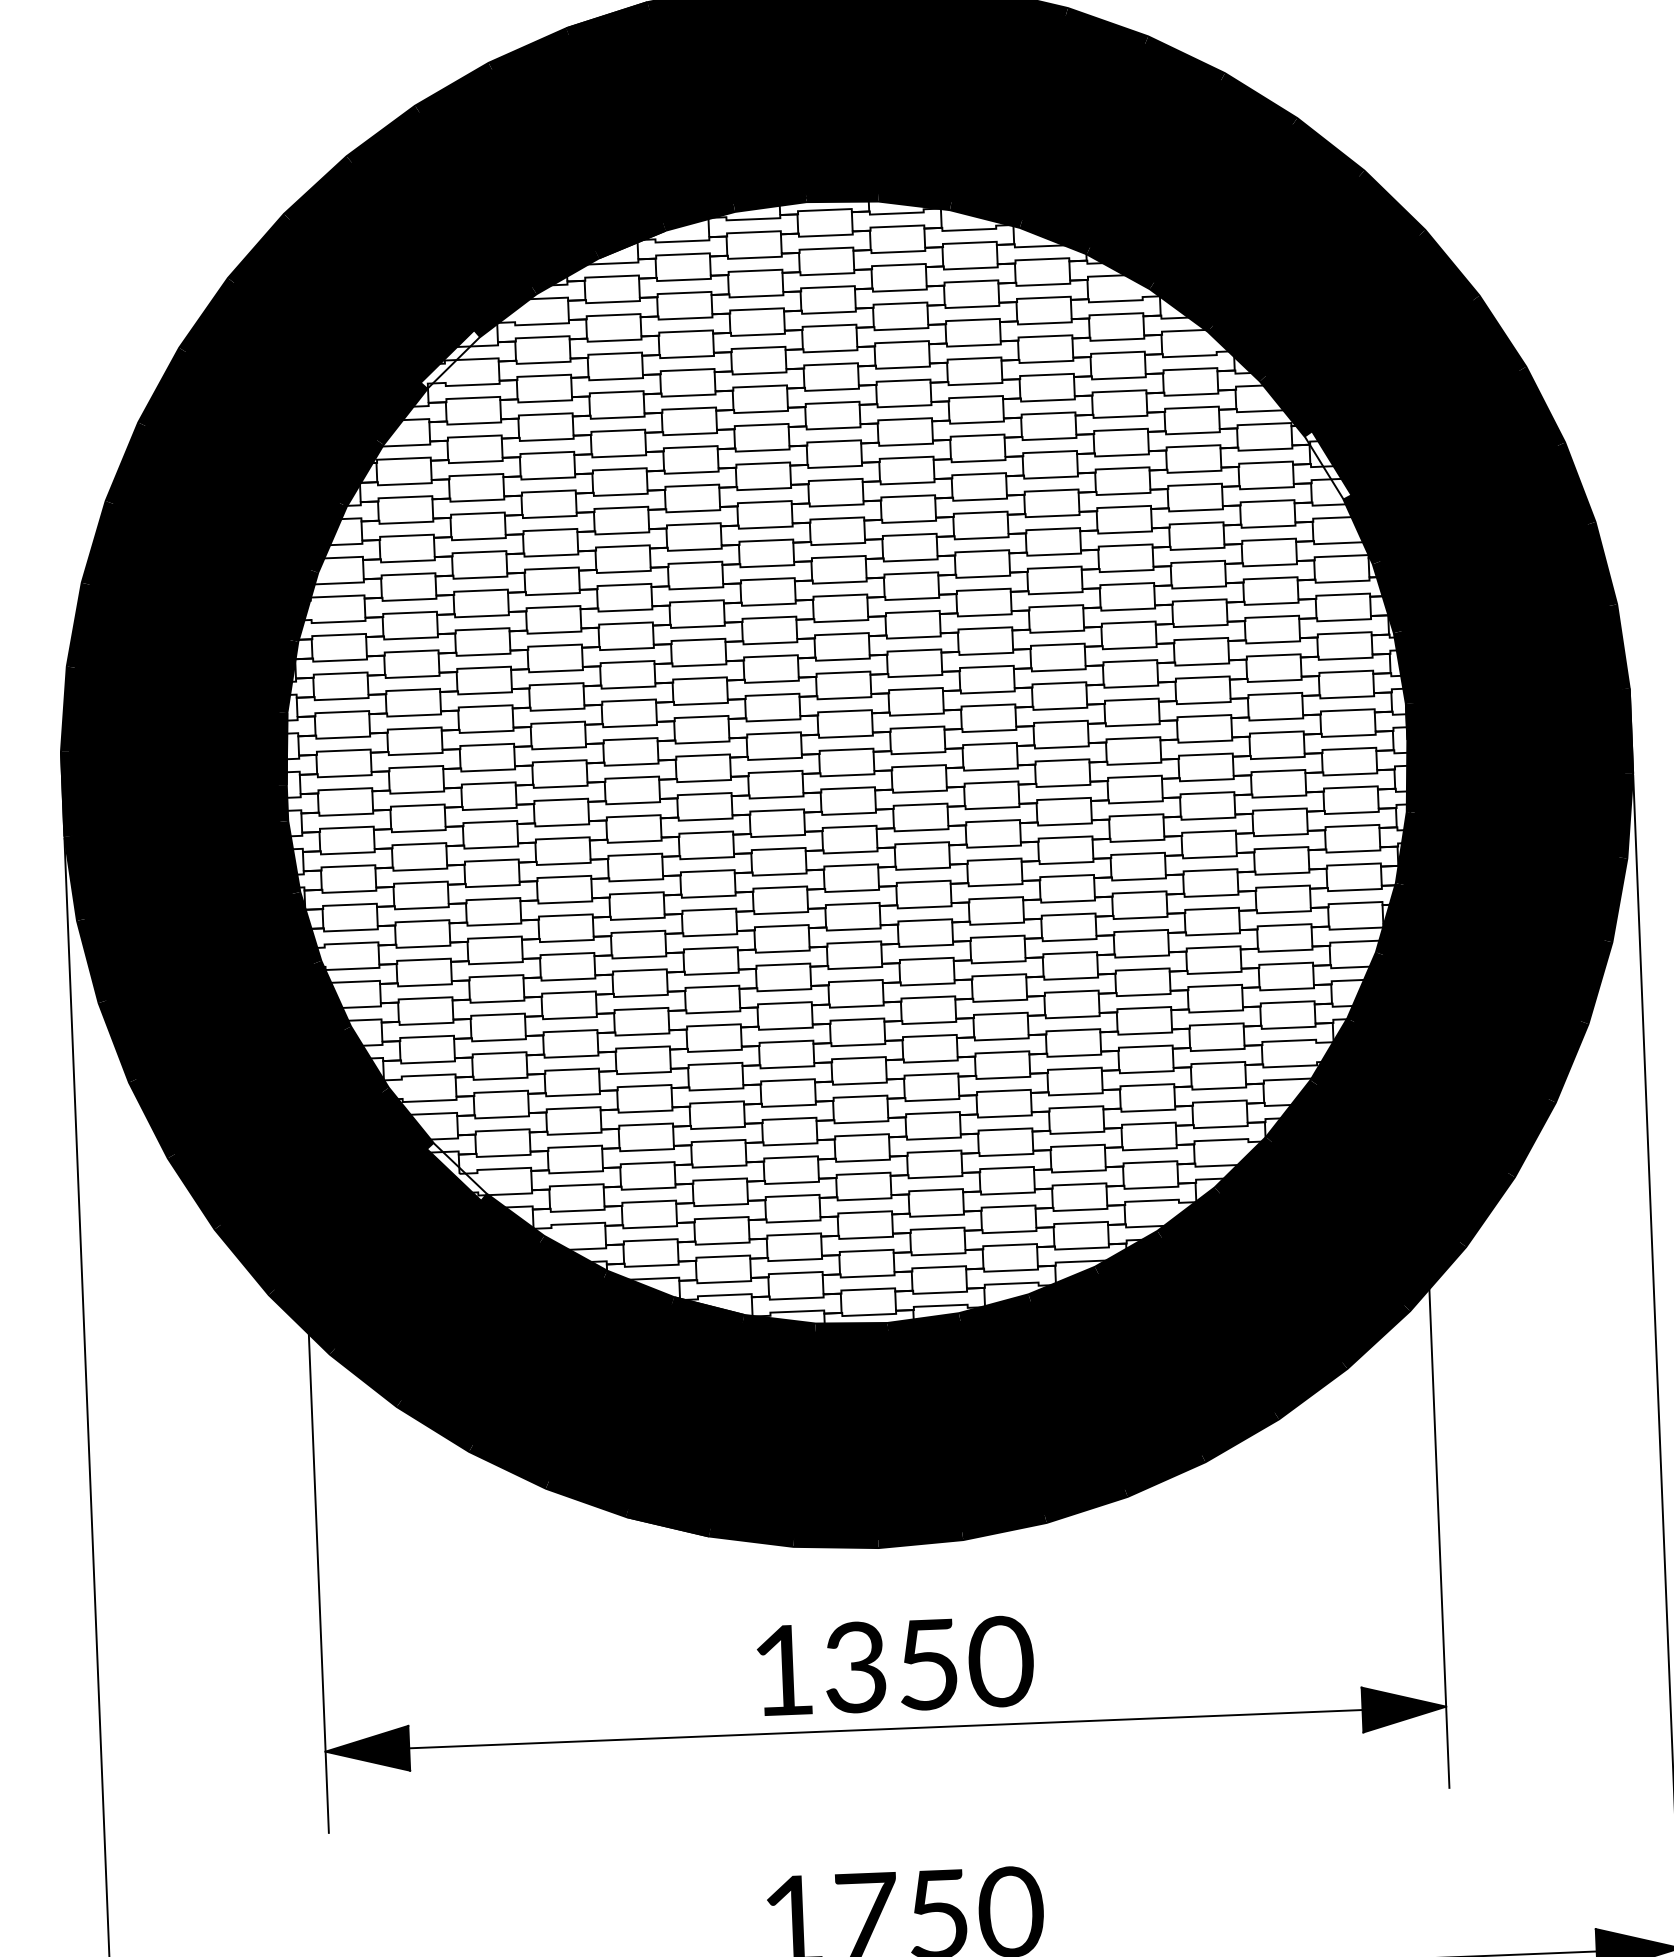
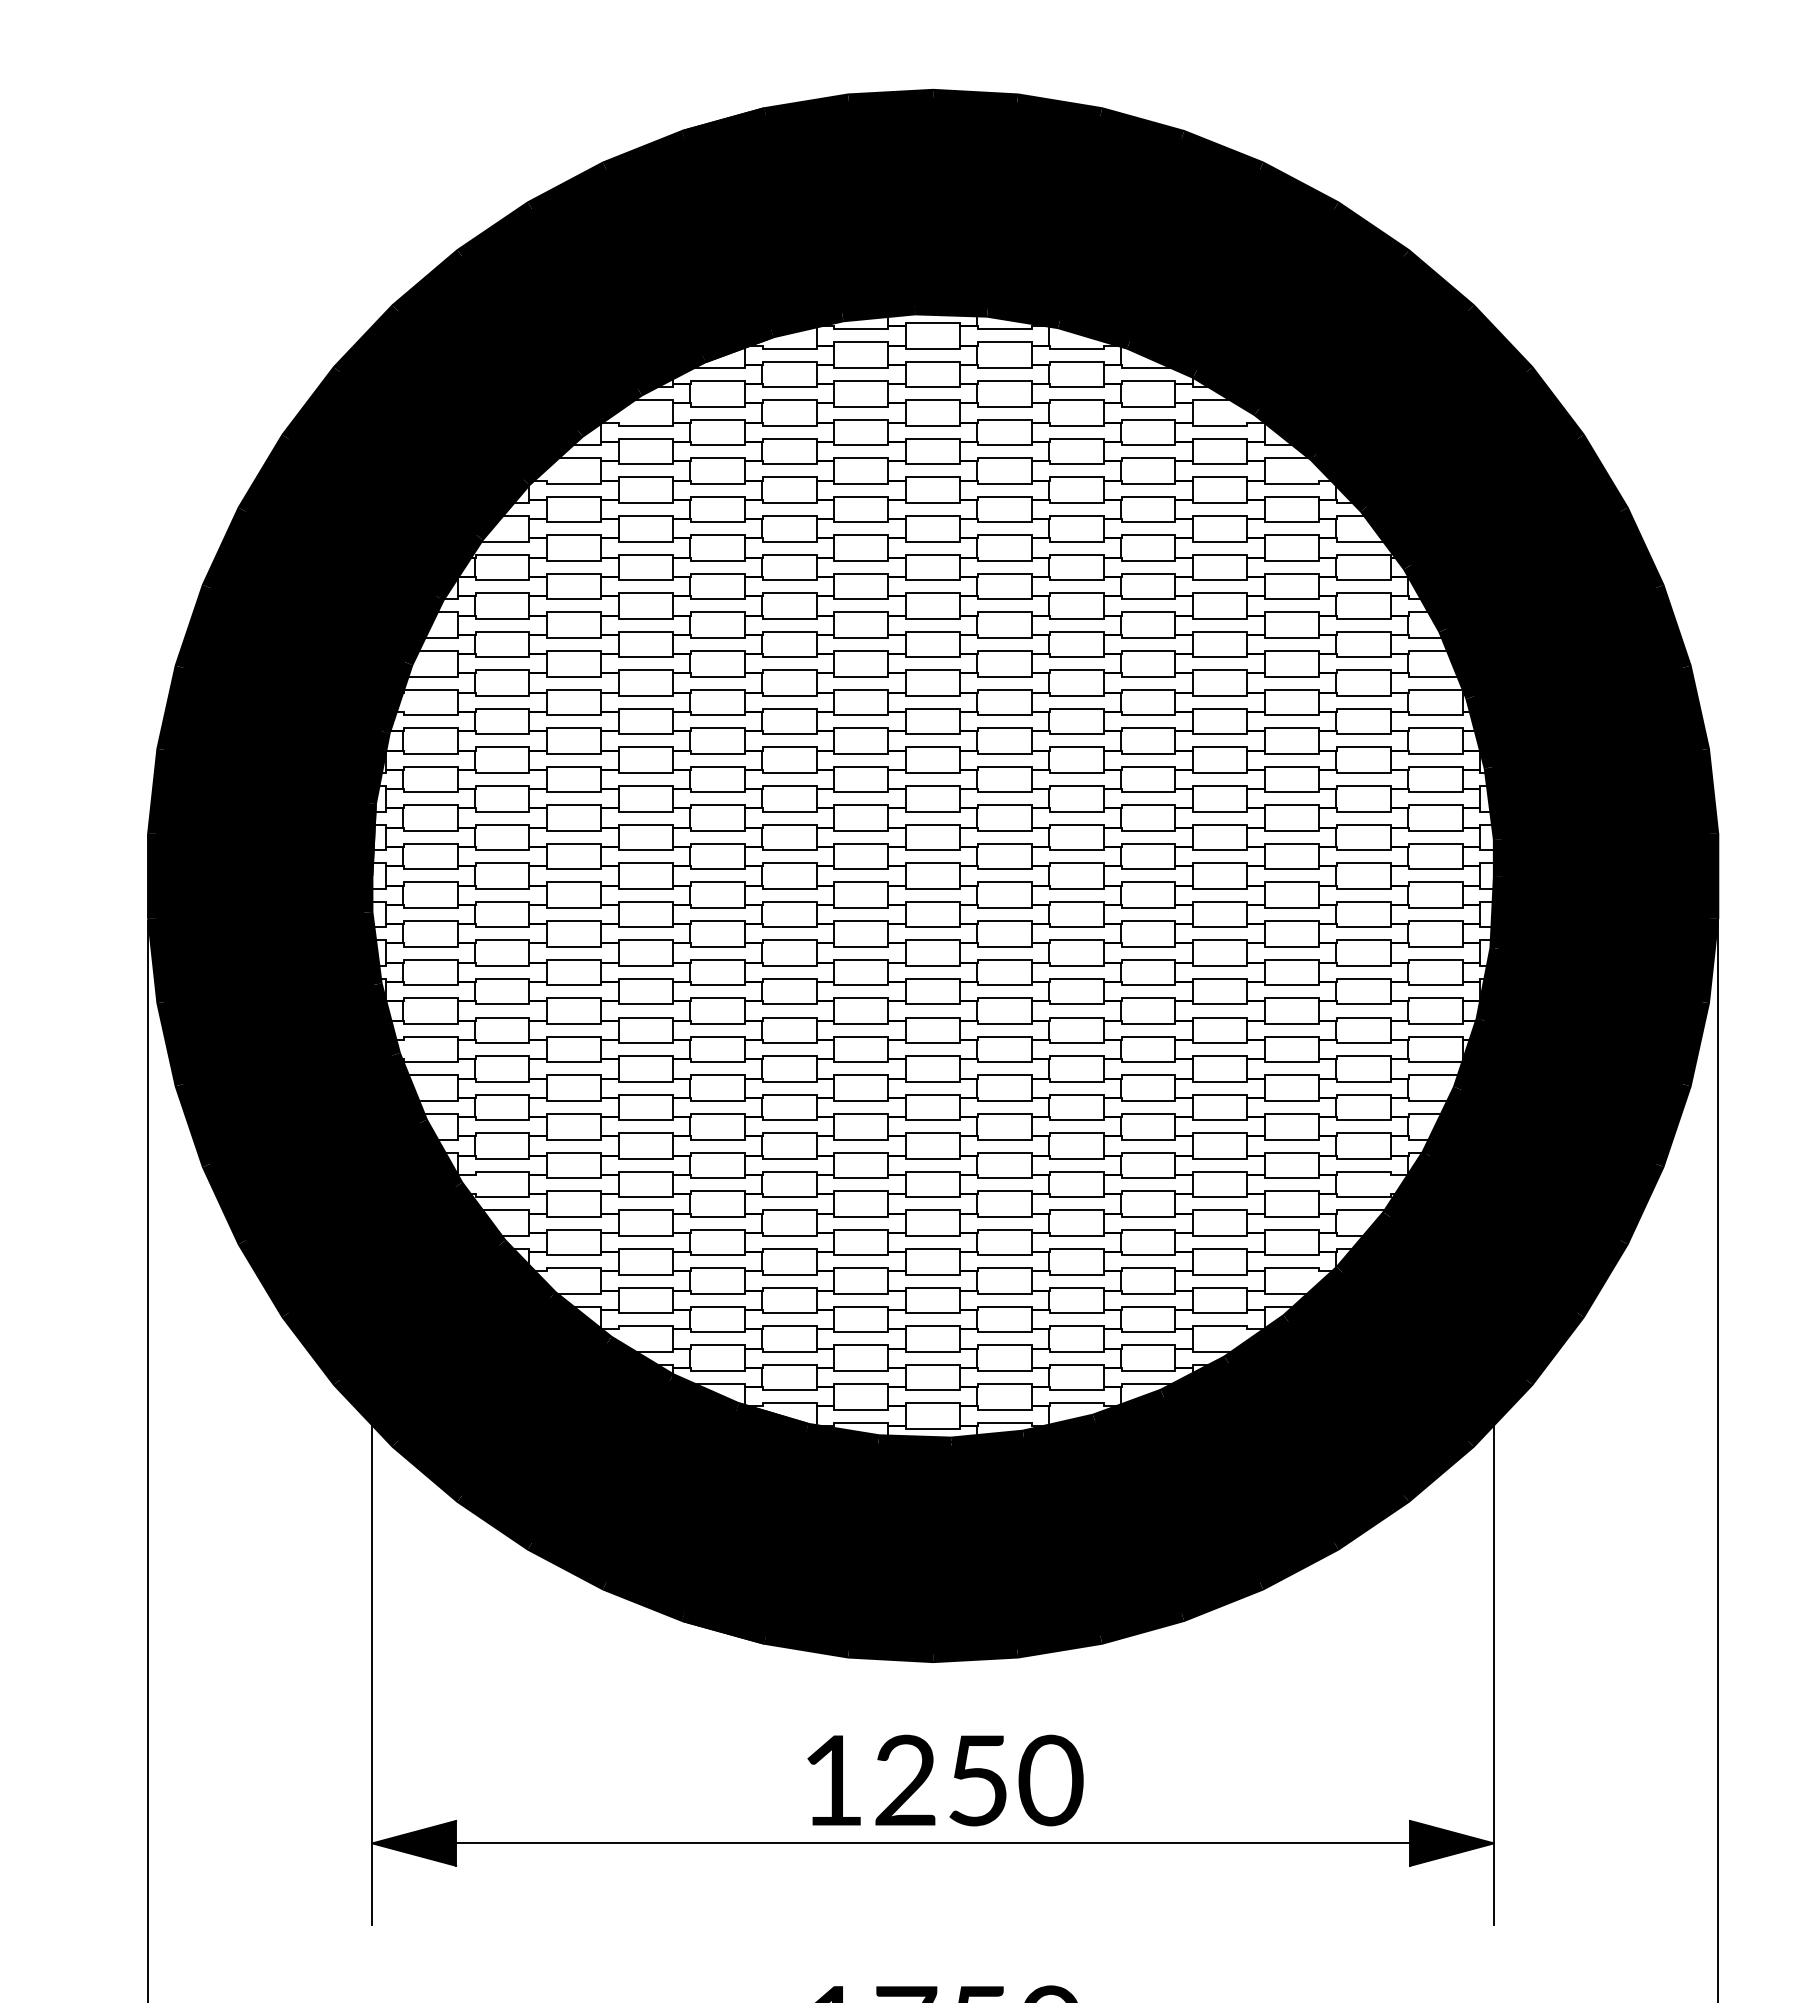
fill: (449, 359) -> (552, 457), added
fill: (1327, 465) -> (1425, 598), added
fill: (456, 1172) -> (526, 1269), added
text: (855, 1667) -> (905, 1780), 1350 -> 1250

